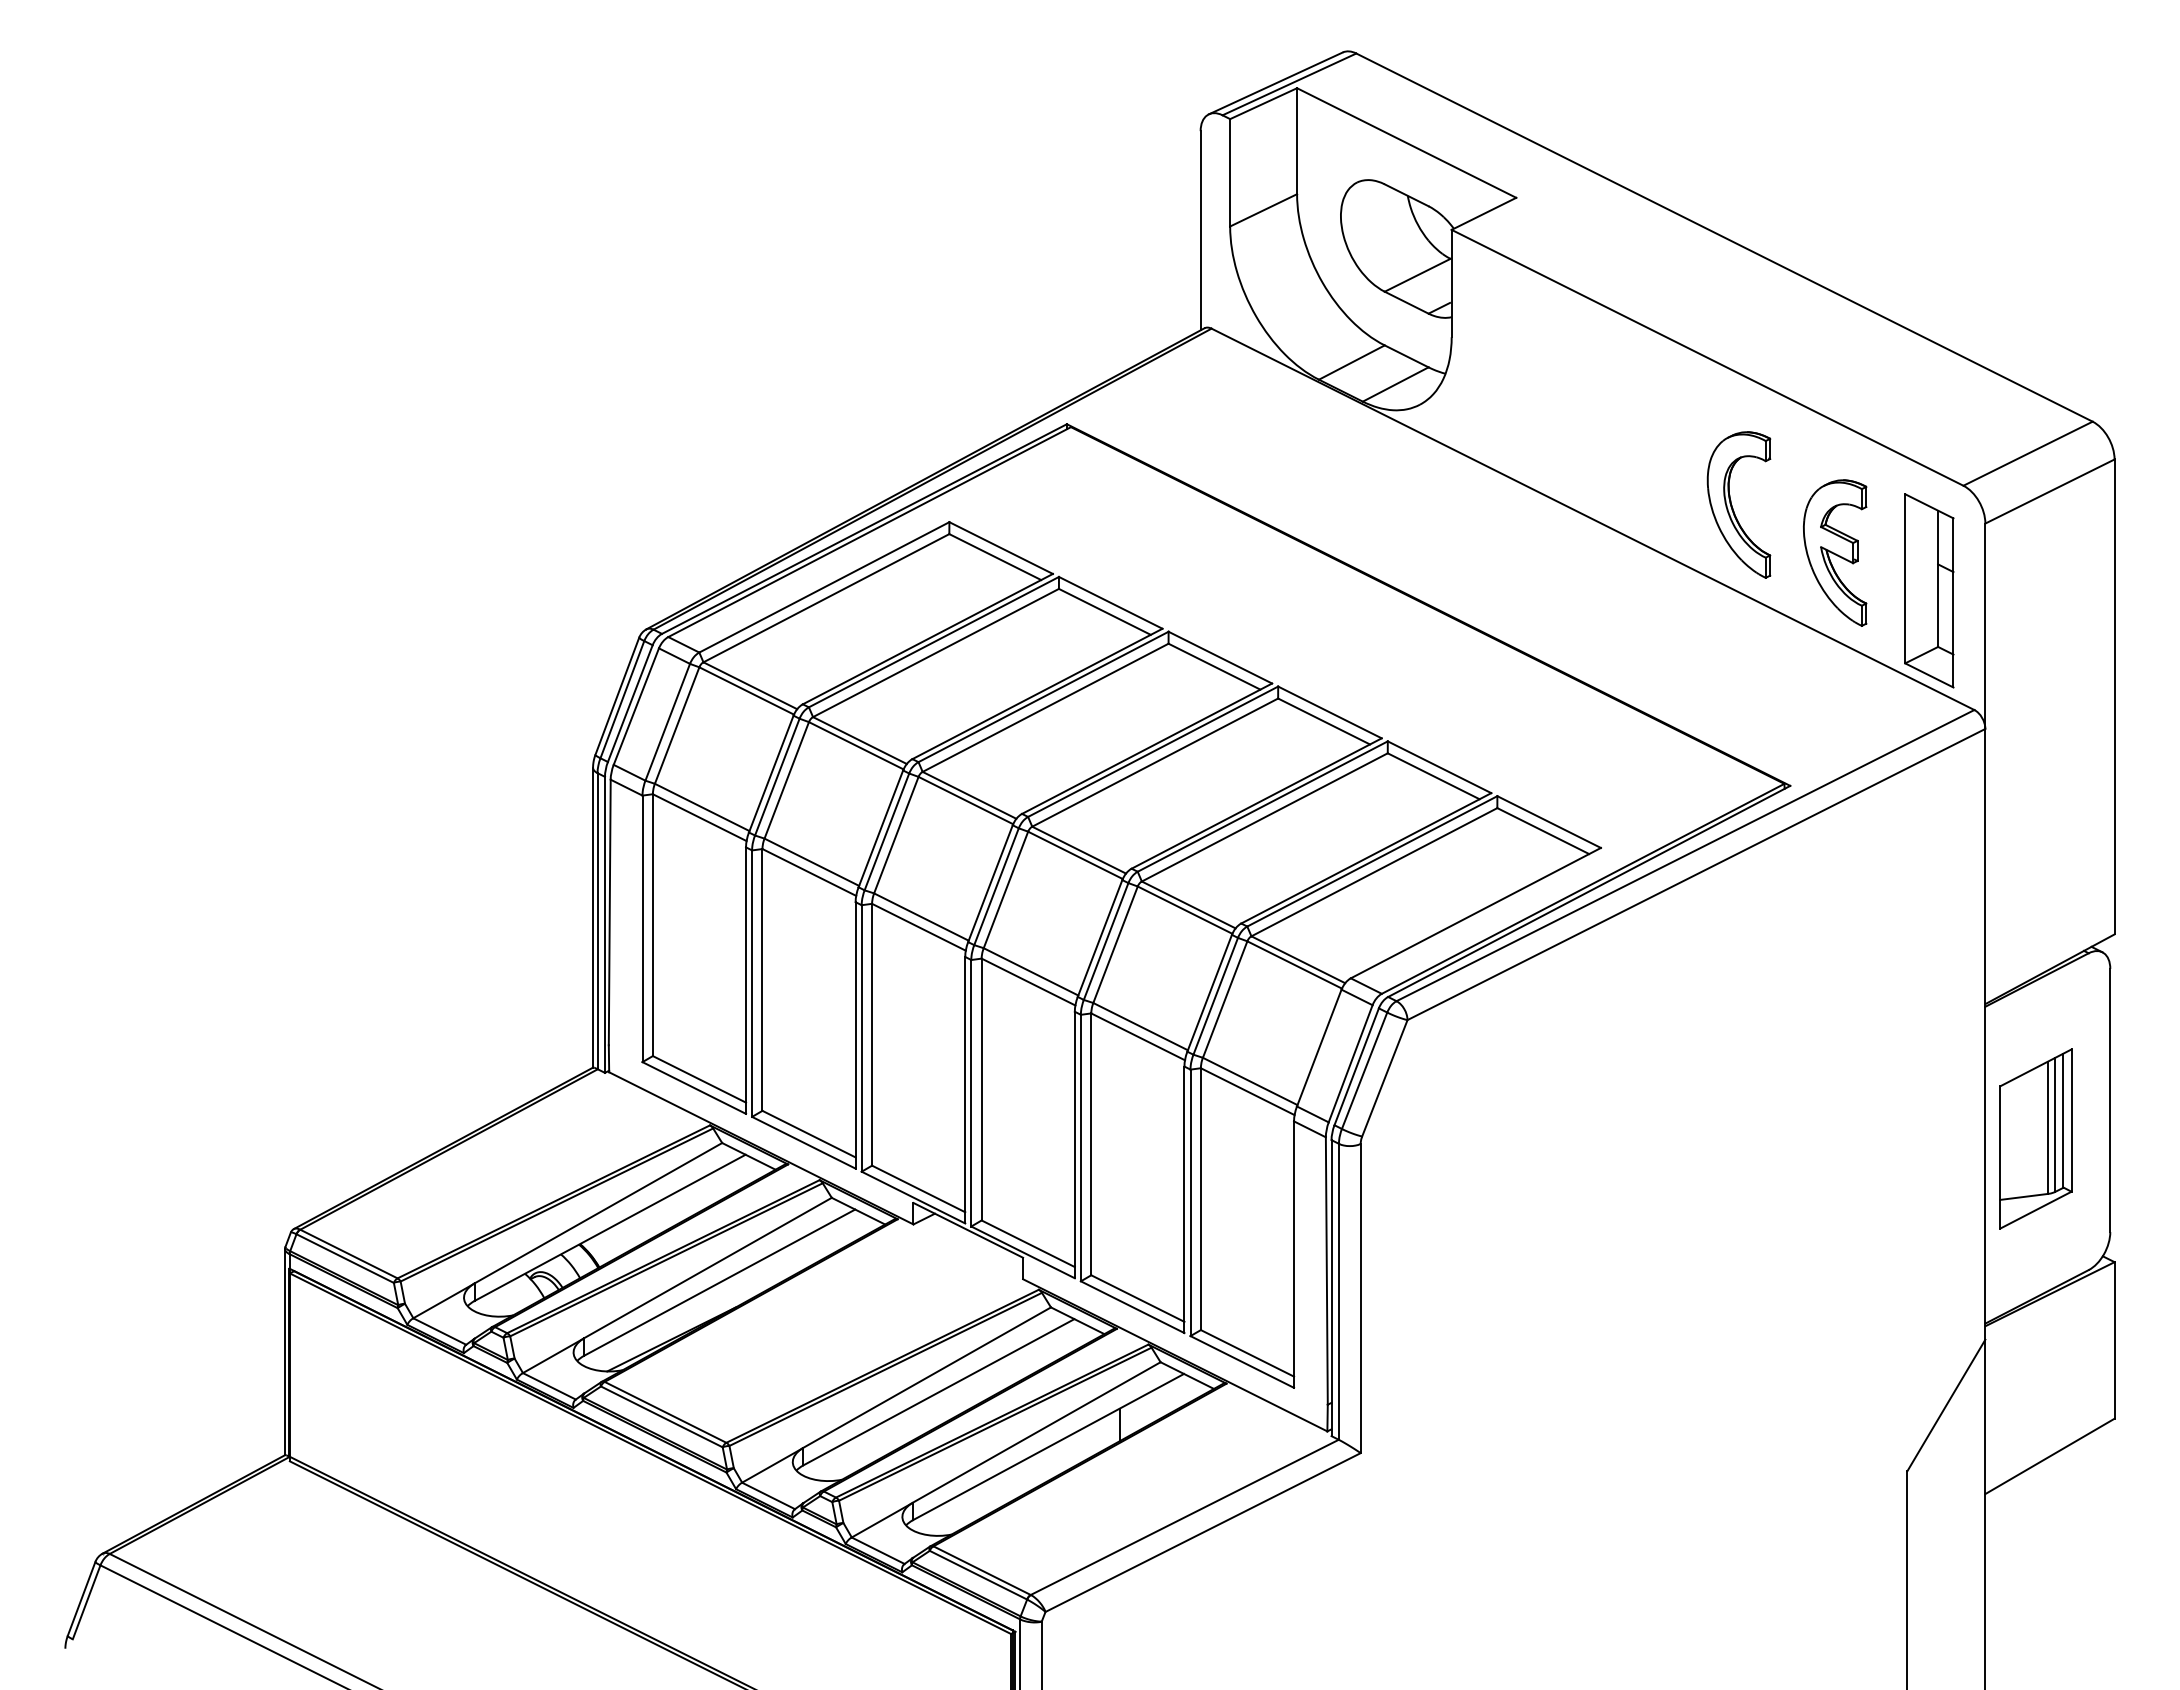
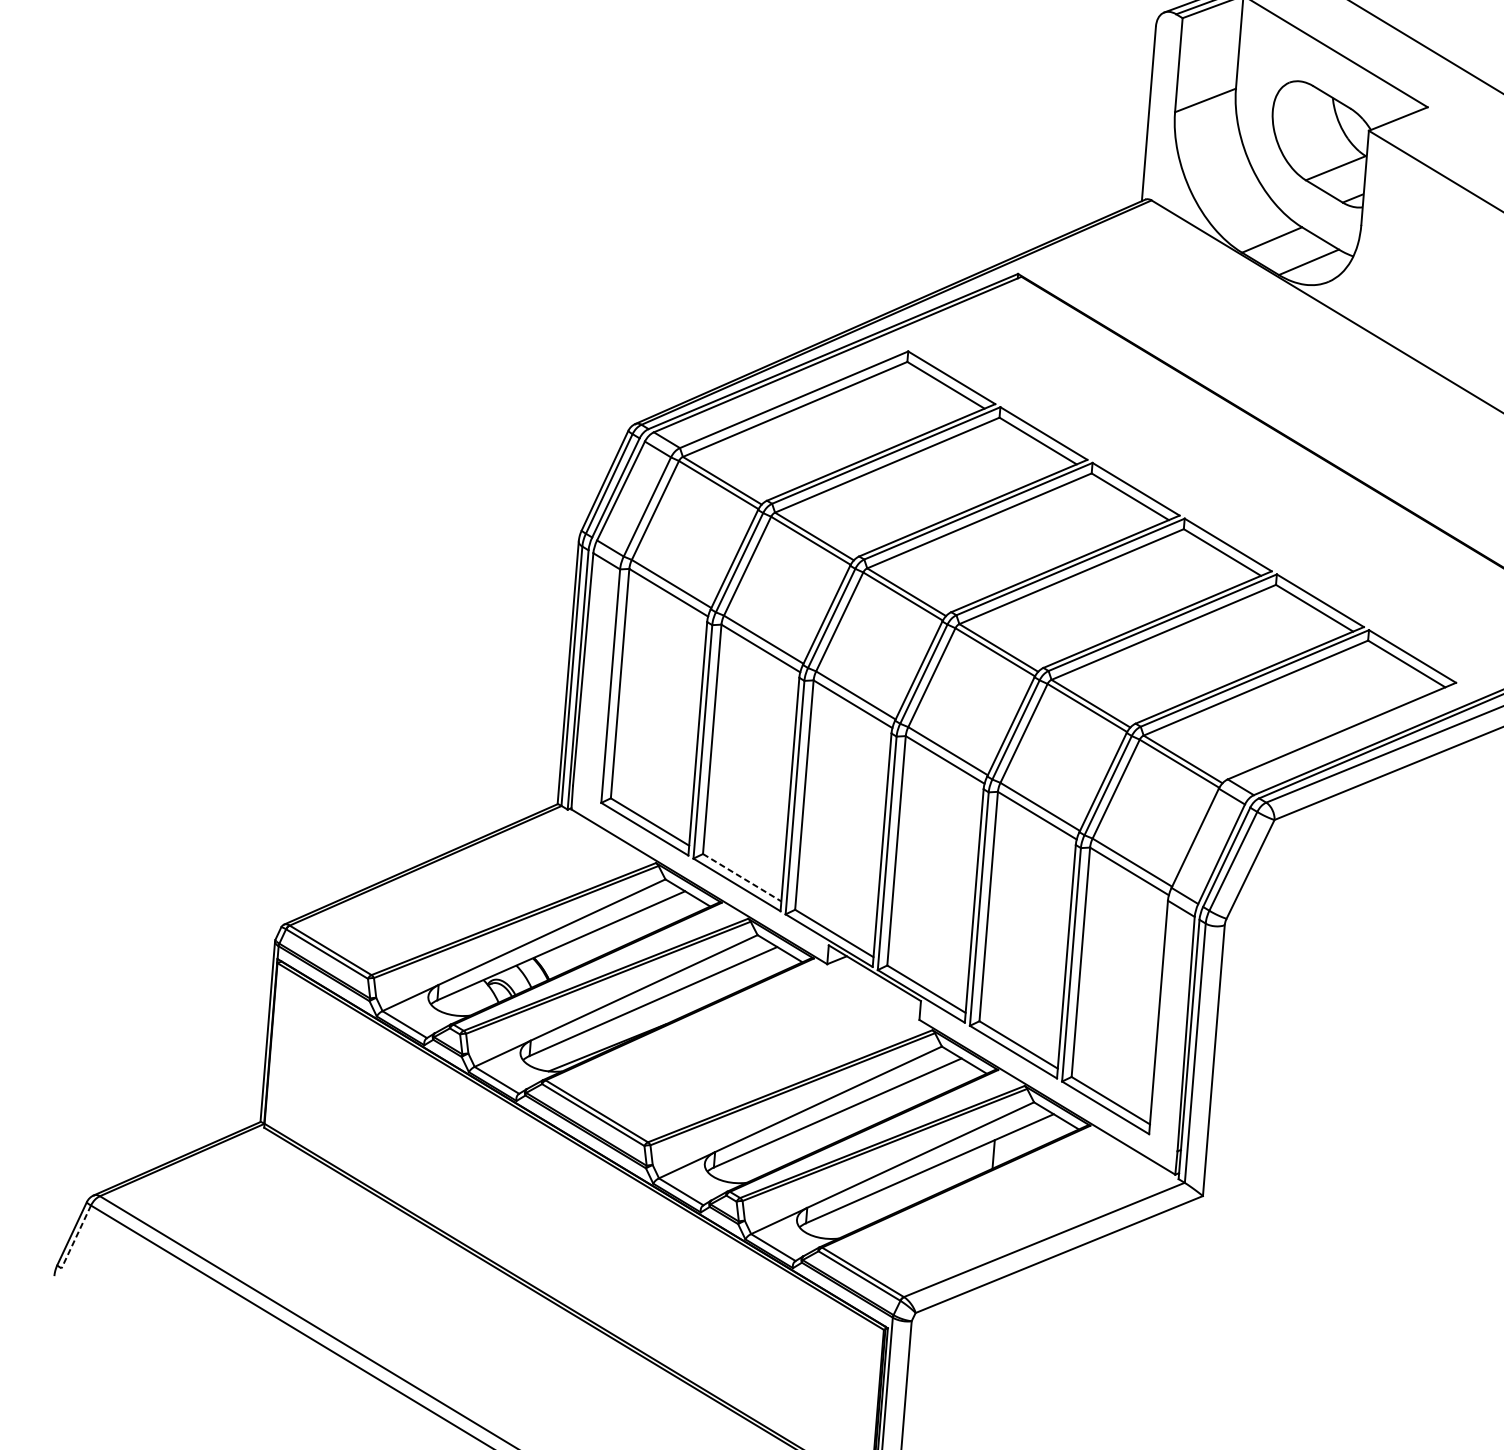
line: (809, 1134) -> (742, 878), solid -> dashed
line: (86, 1602) -> (76, 1237), solid -> dashed

